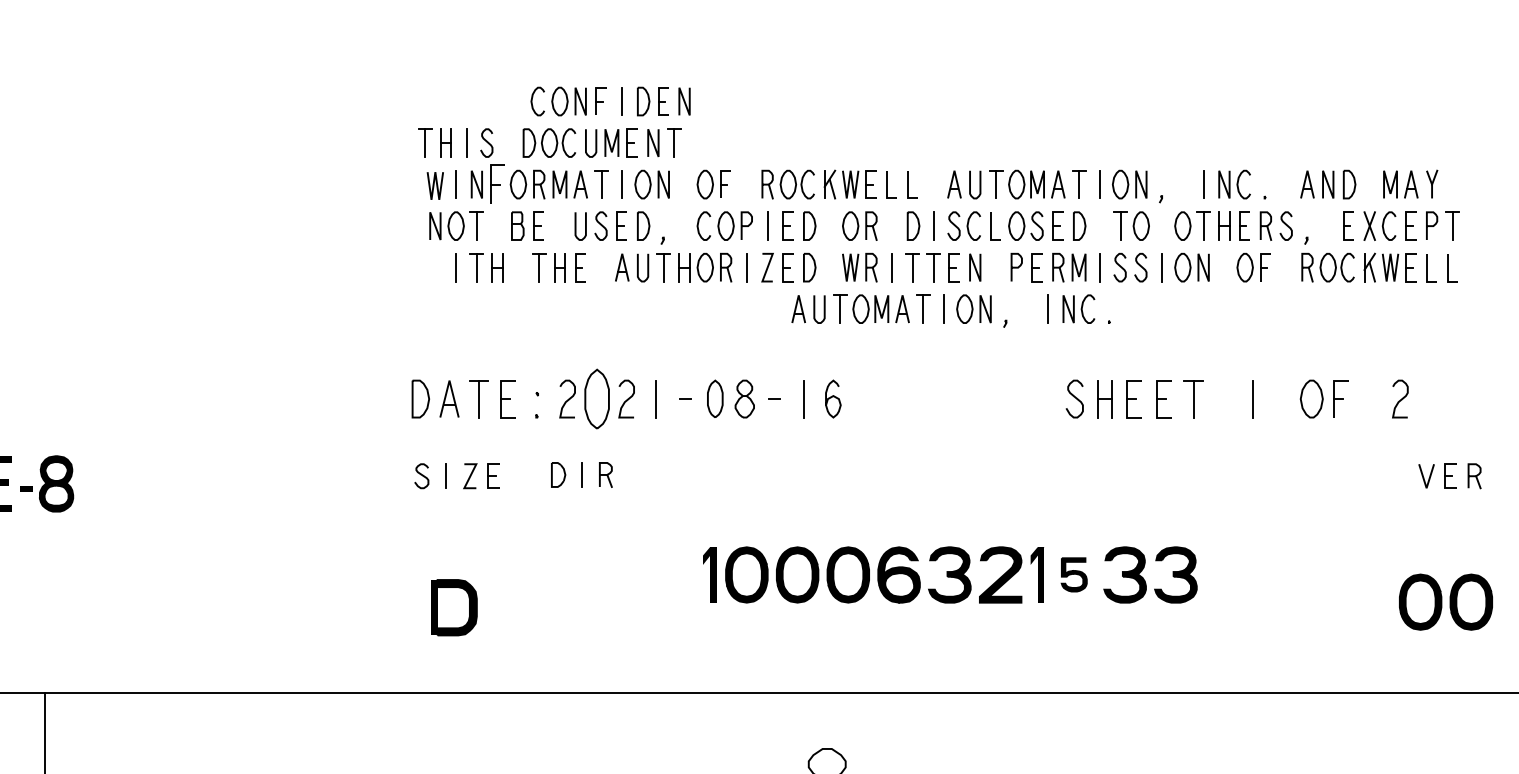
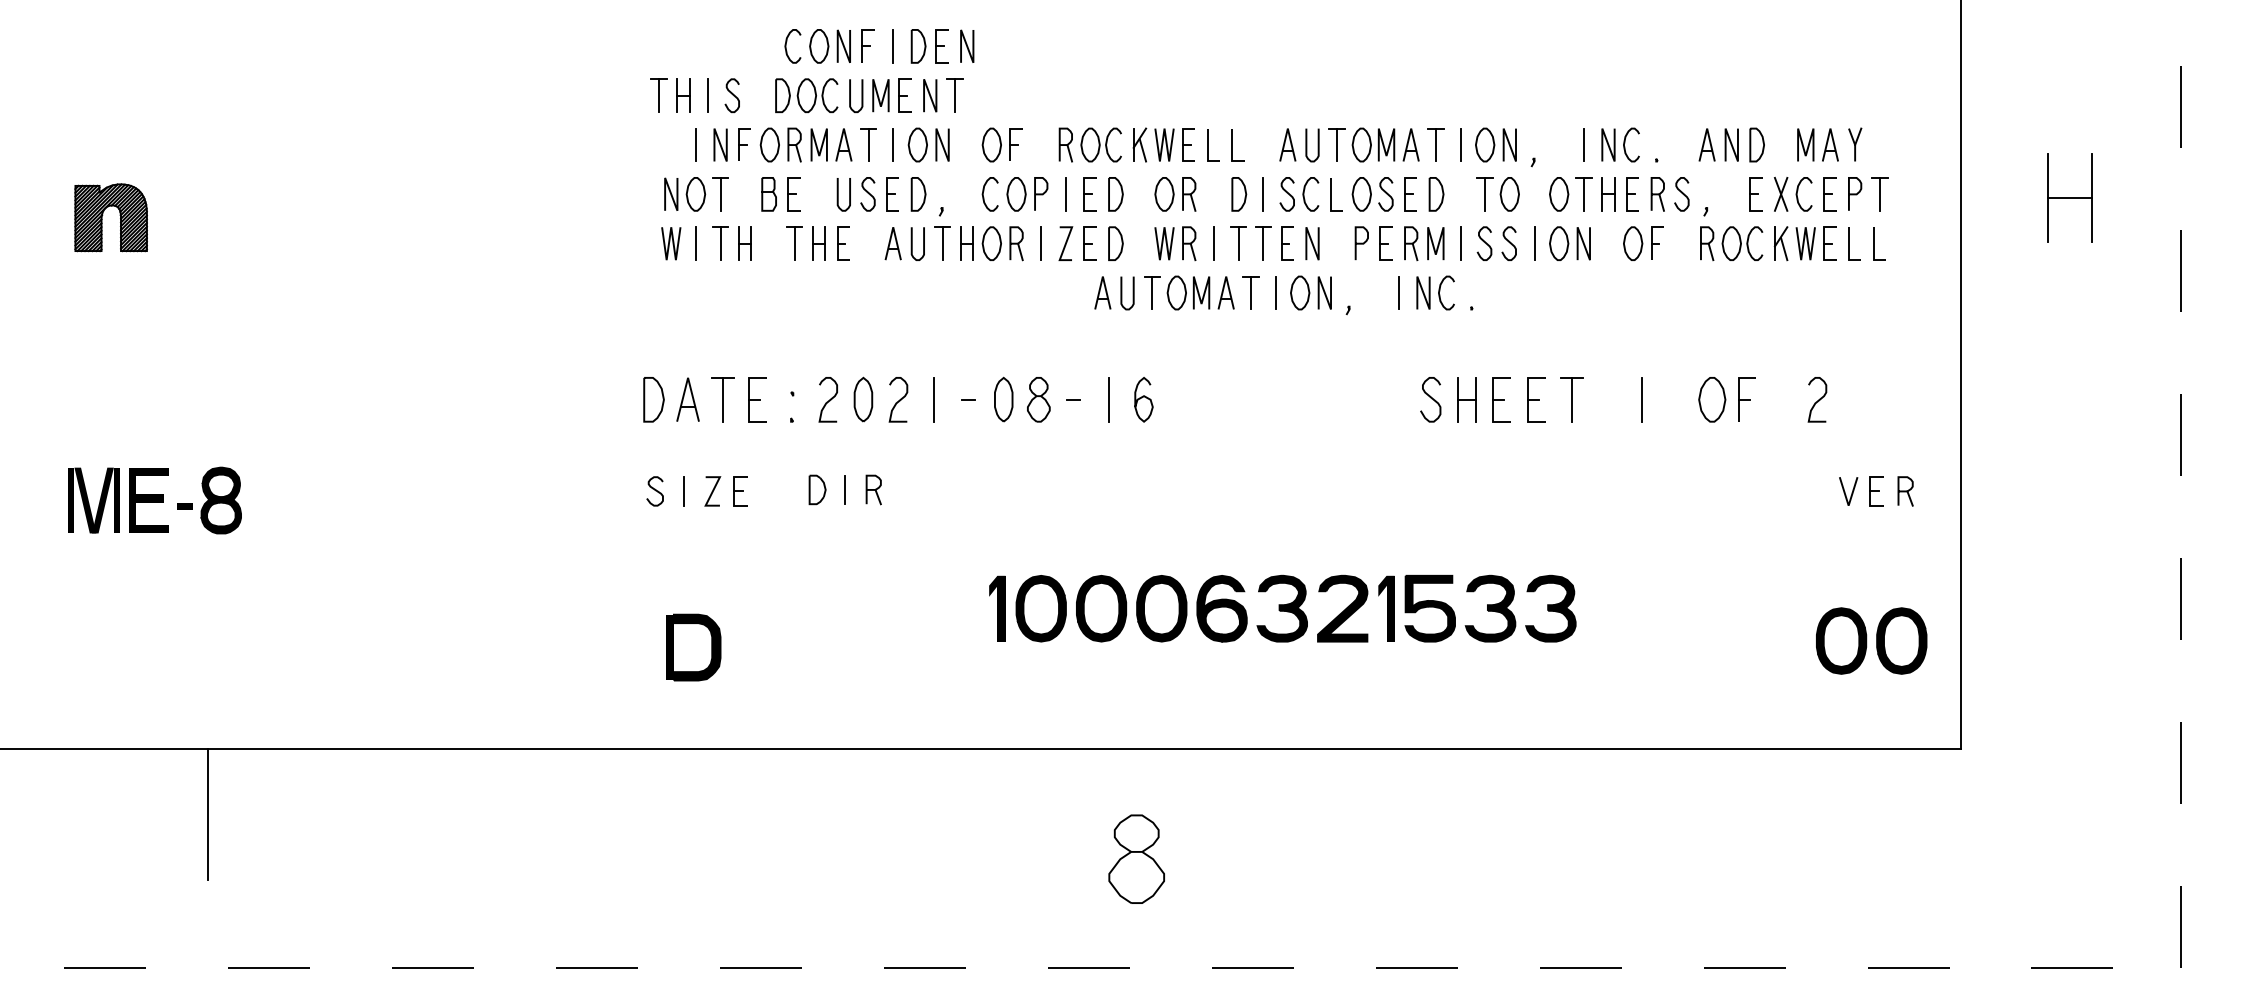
part: (497, 184) -> (744, 144), size x0.71
line: (436, 185) -> (672, 243), moved
part: (597, 398) -> (863, 399), size x0.62
part: (1073, 574) -> (1429, 608), size x1.67

